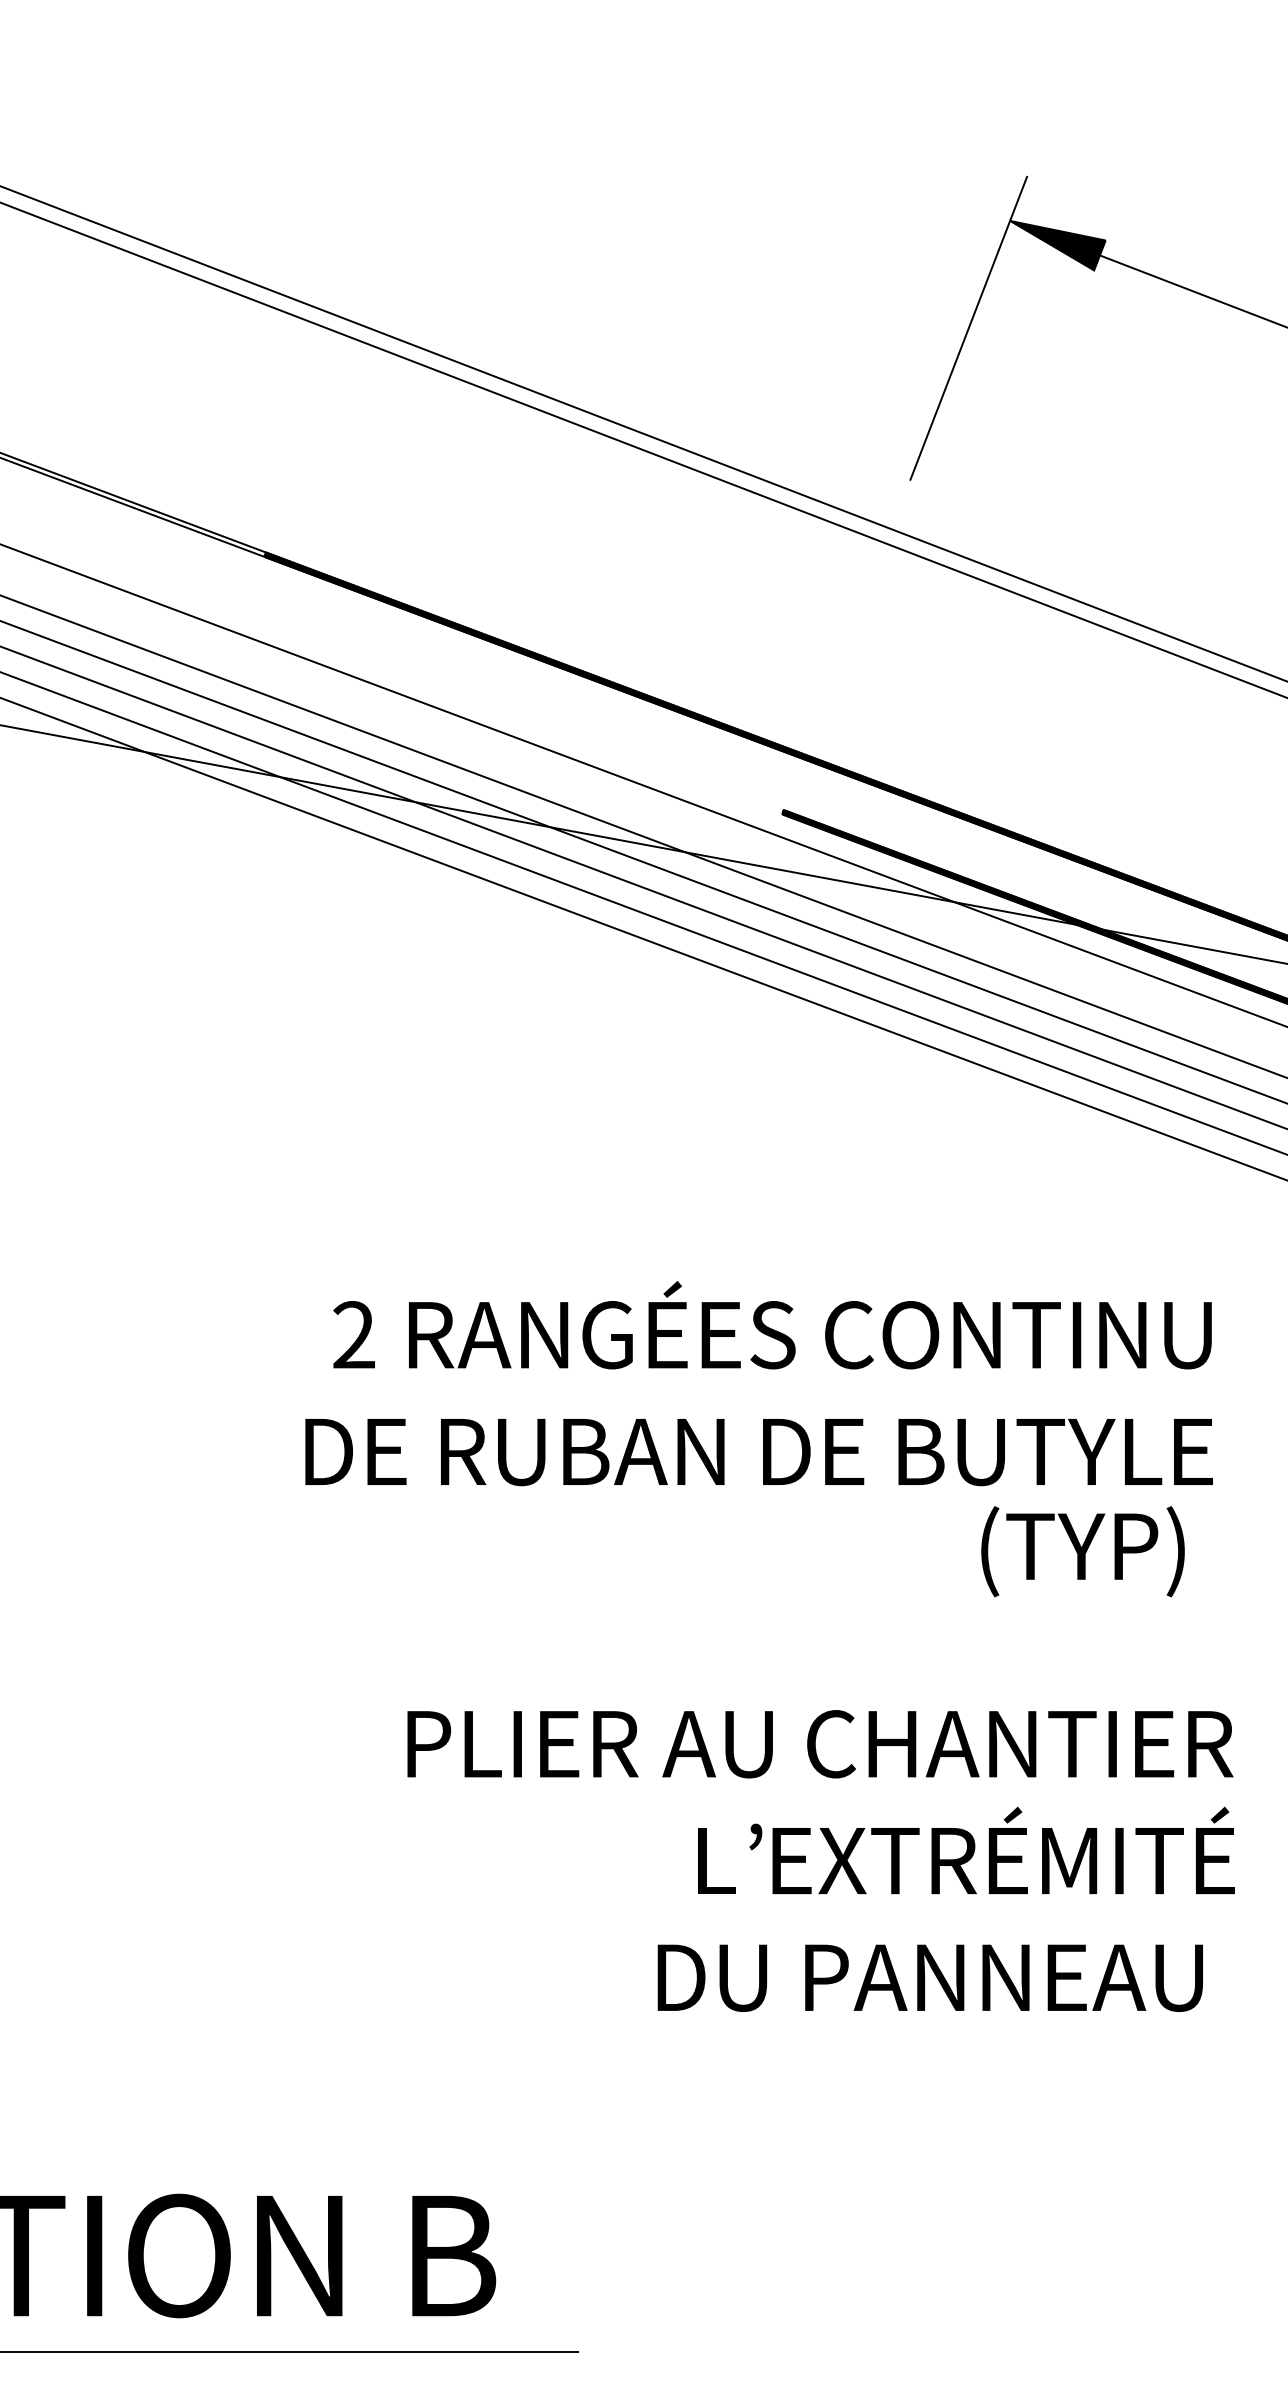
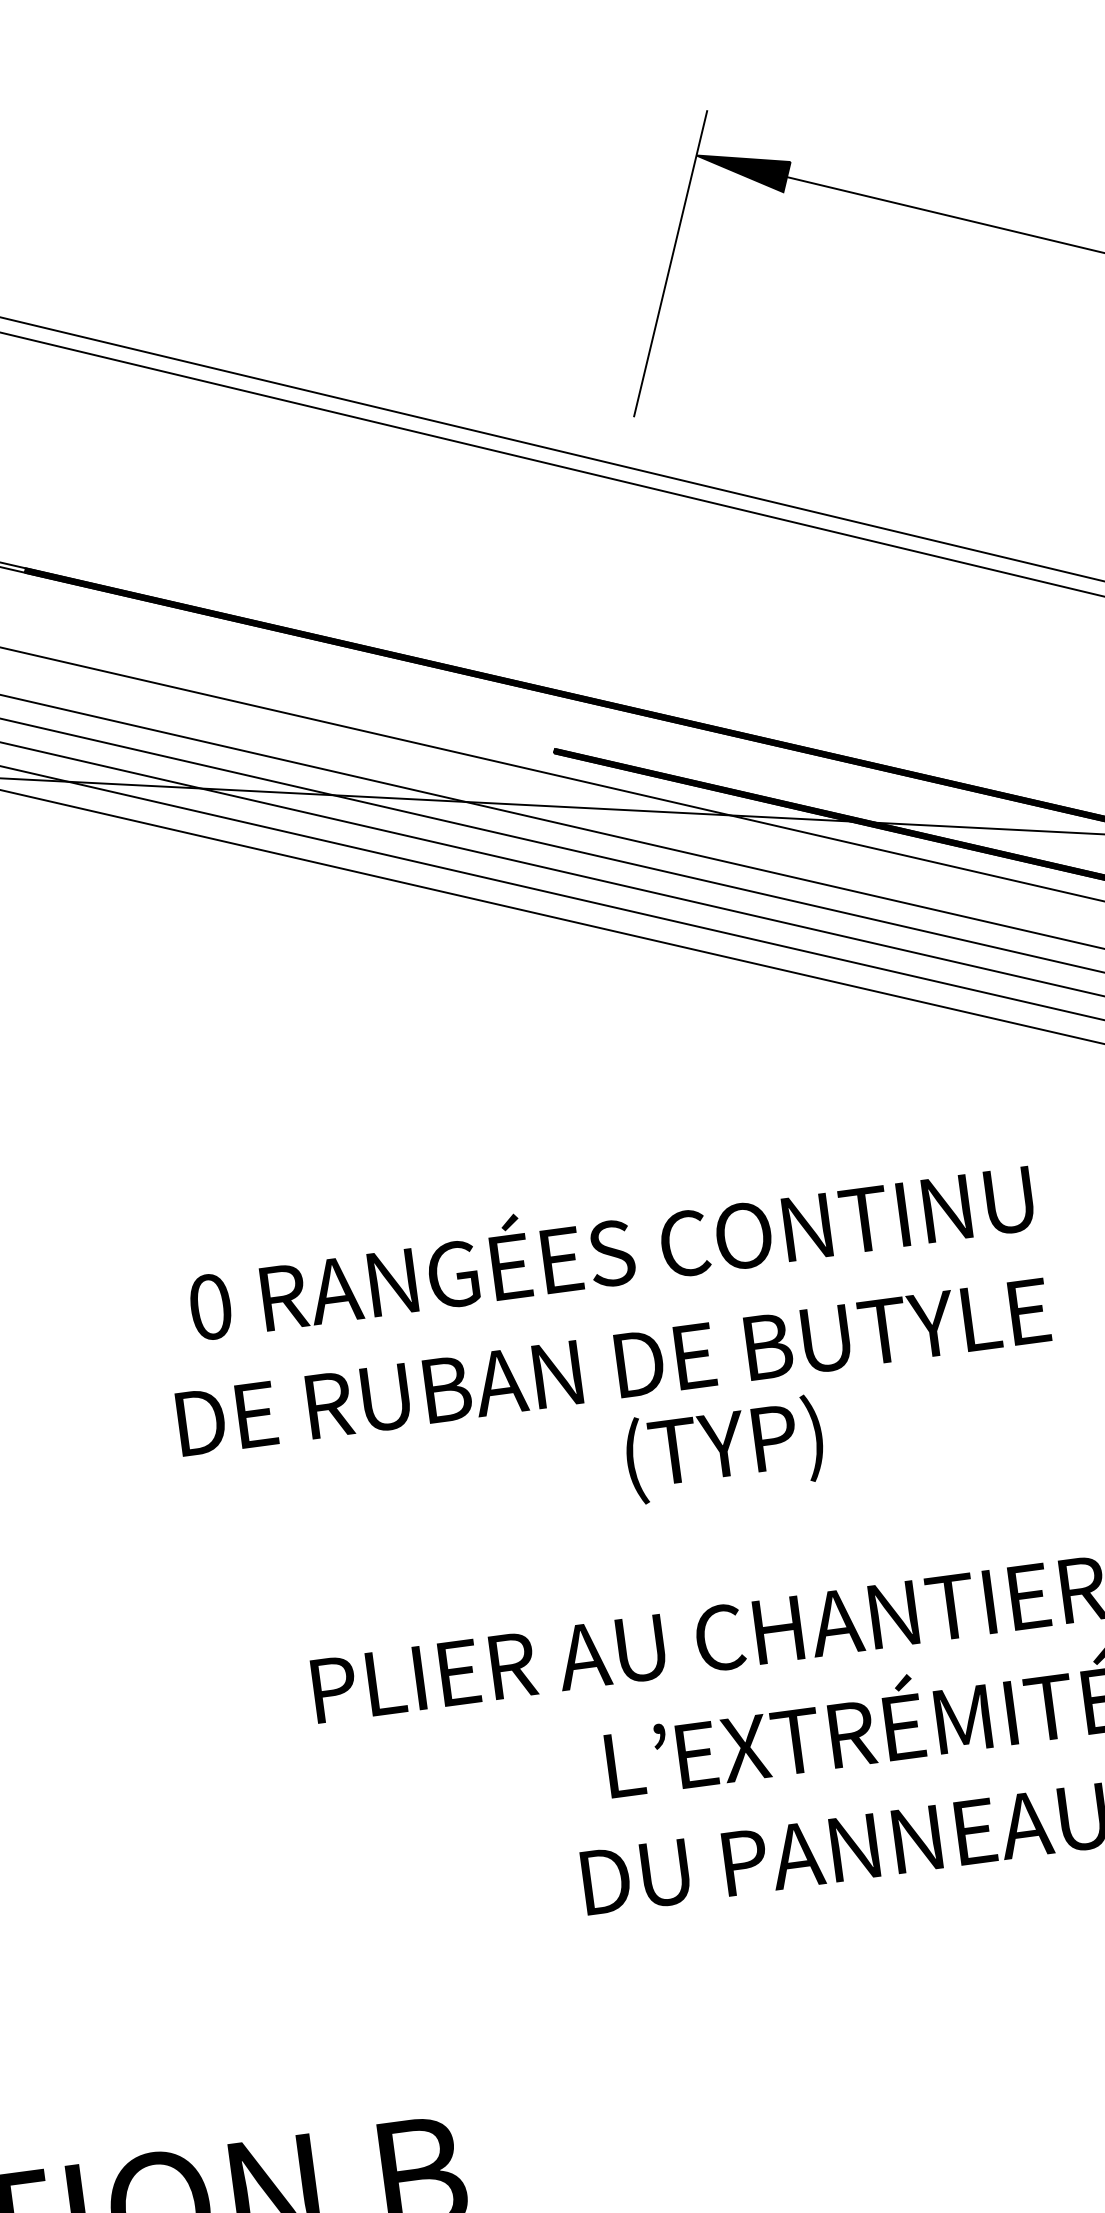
text: (354, 1335) -> (210, 1307), 2 -> 0
text: (1082, 1551) -> (724, 1449), moved

